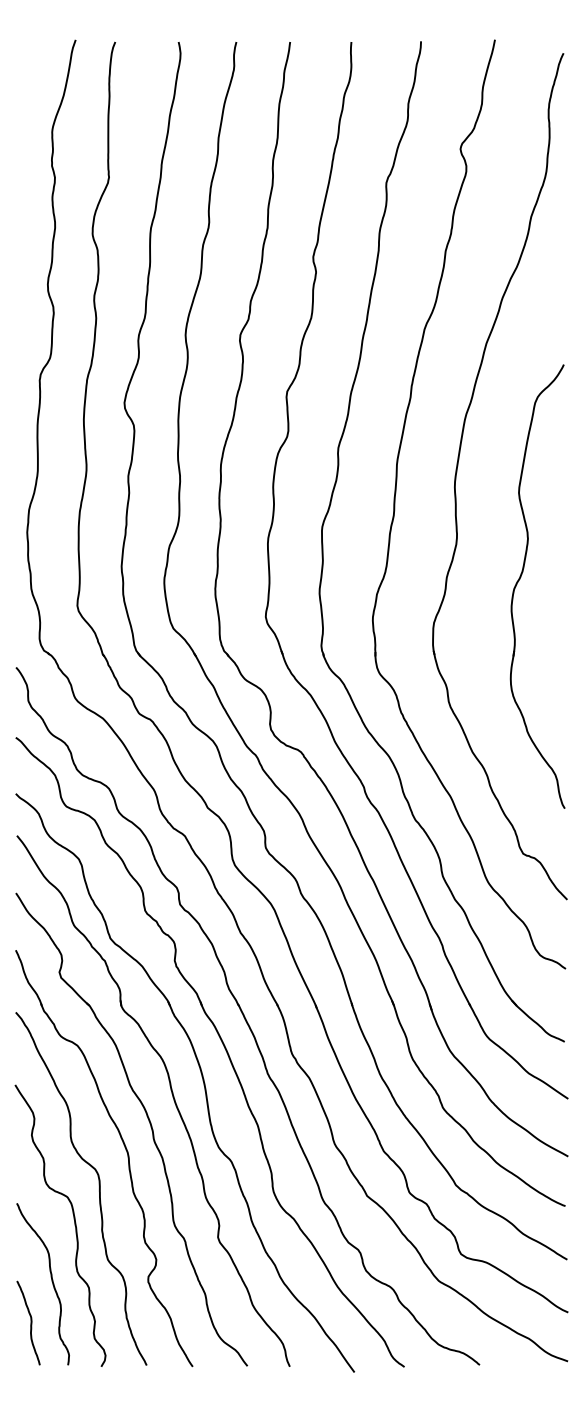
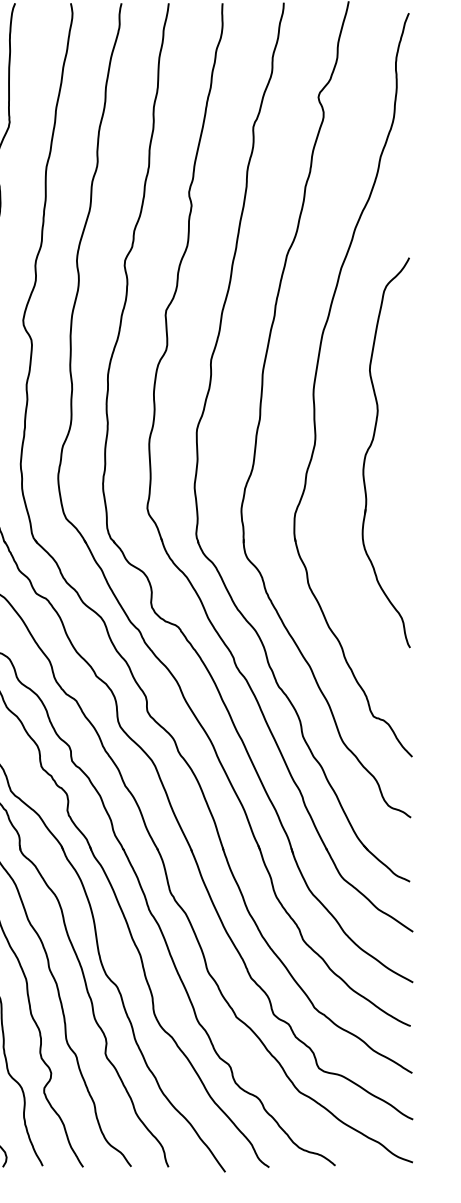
part: (521, 577) -> (372, 444), moved

